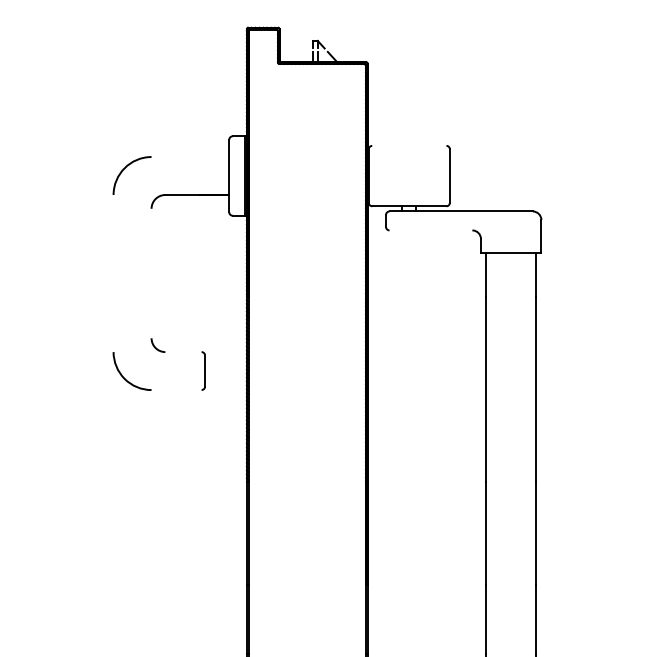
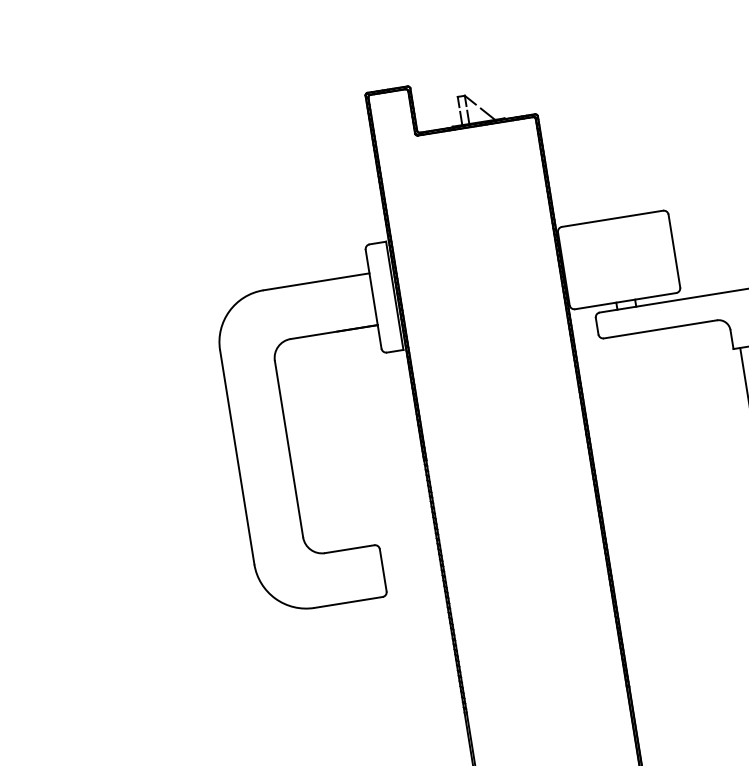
line: (409, 145) -> (612, 218), added
line: (190, 157) -> (316, 282), added
line: (430, 230) -> (659, 329), added
line: (113, 273) -> (237, 457), added
line: (151, 273) -> (288, 449), added
line: (183, 352) -> (349, 549), added
line: (176, 390) -> (348, 603), added

